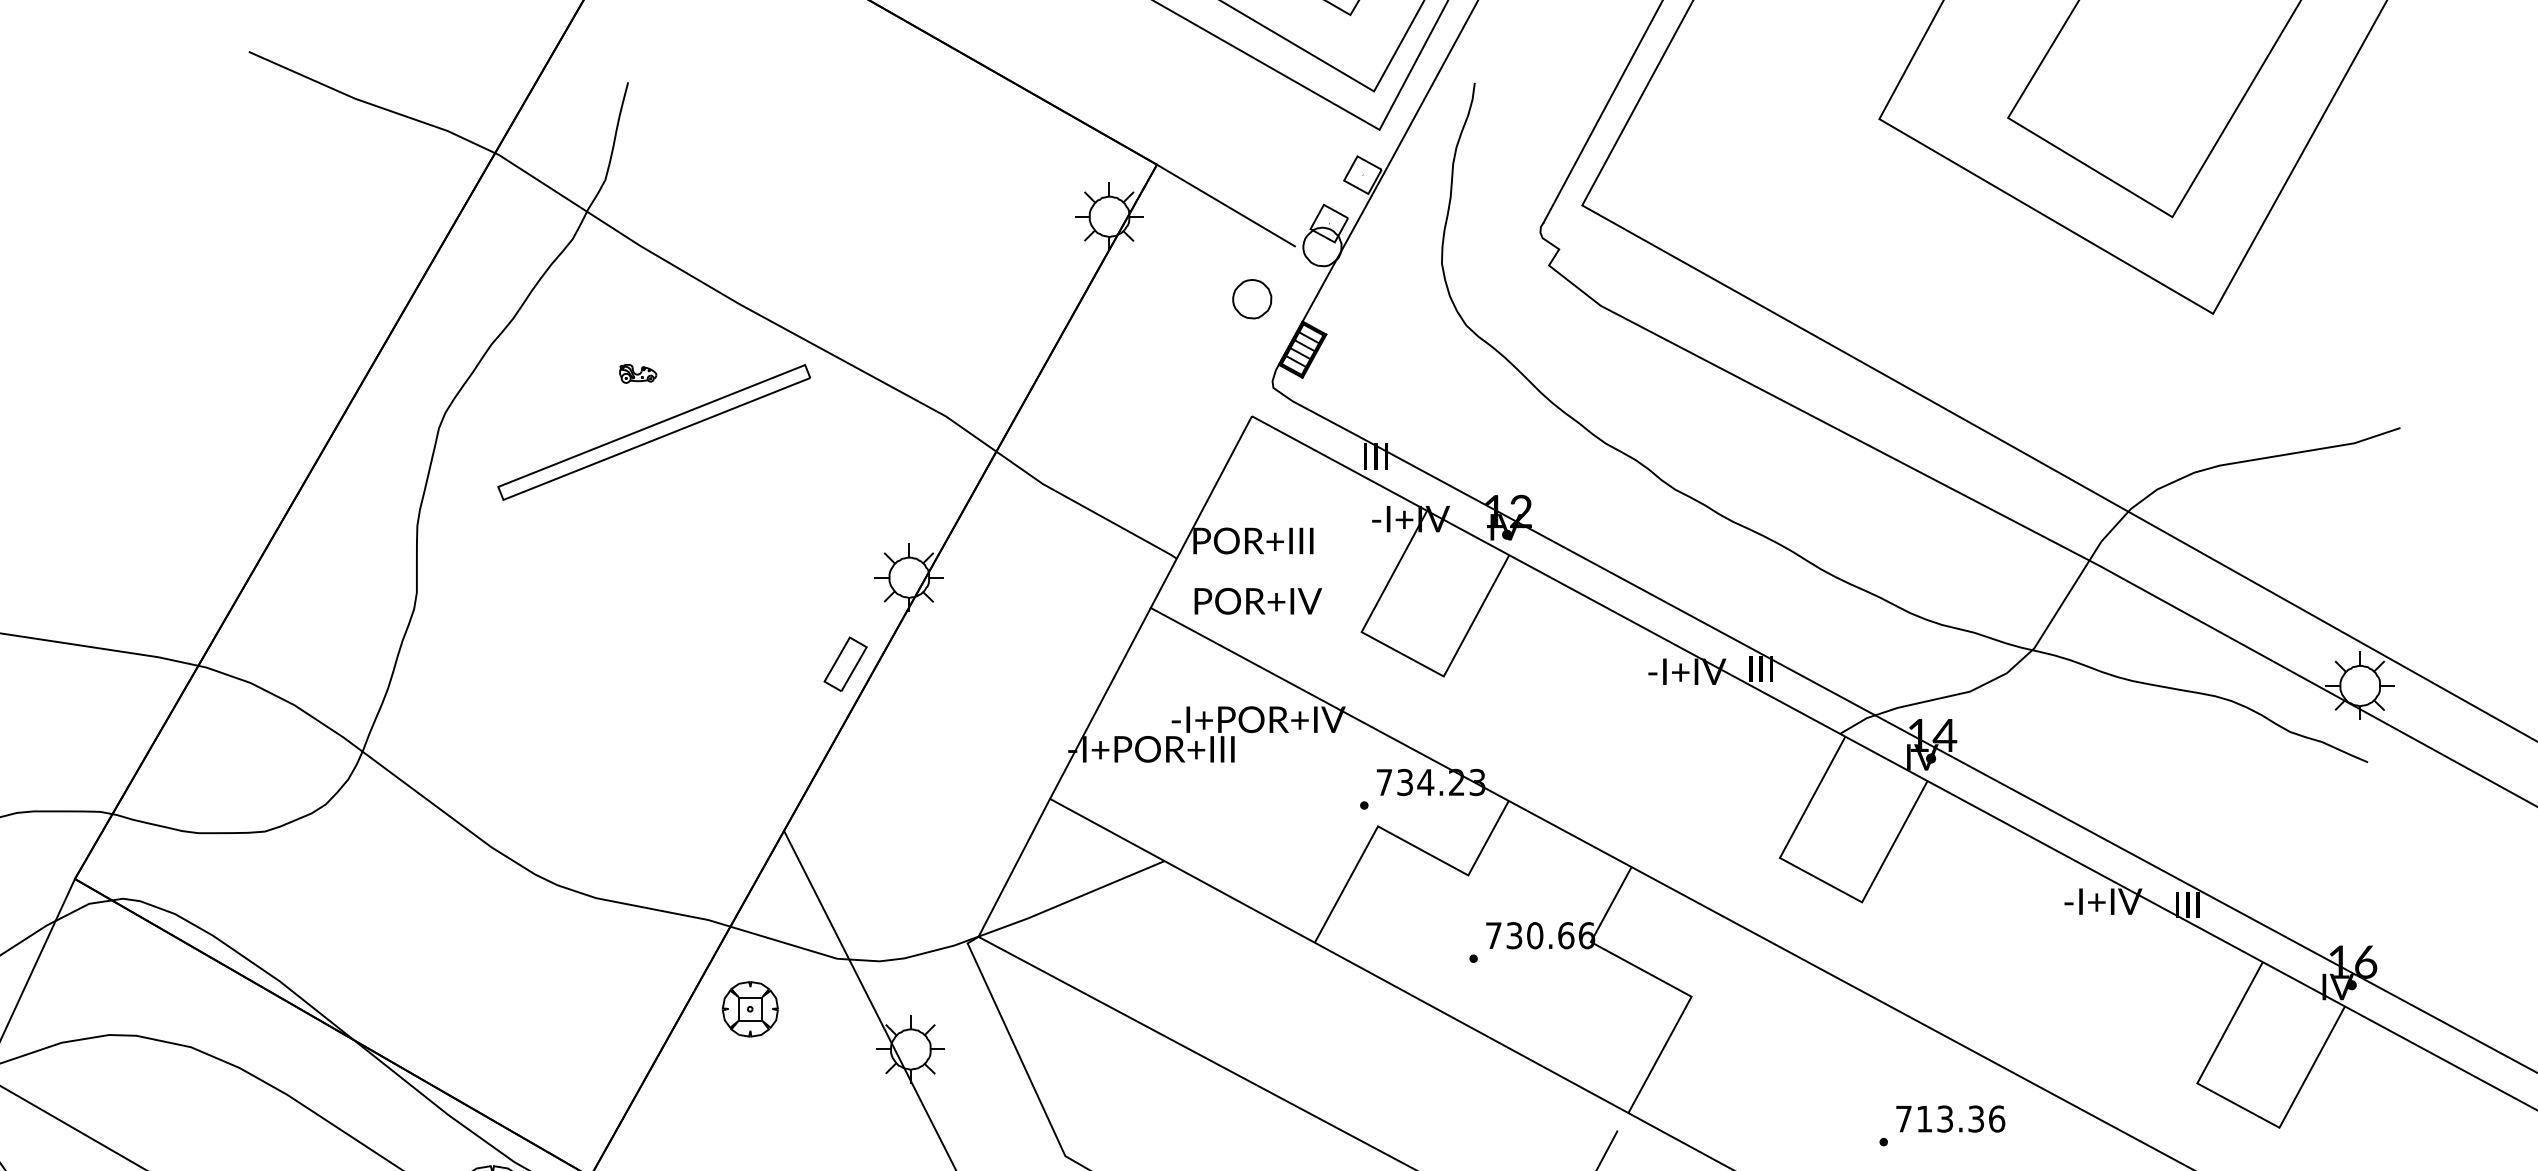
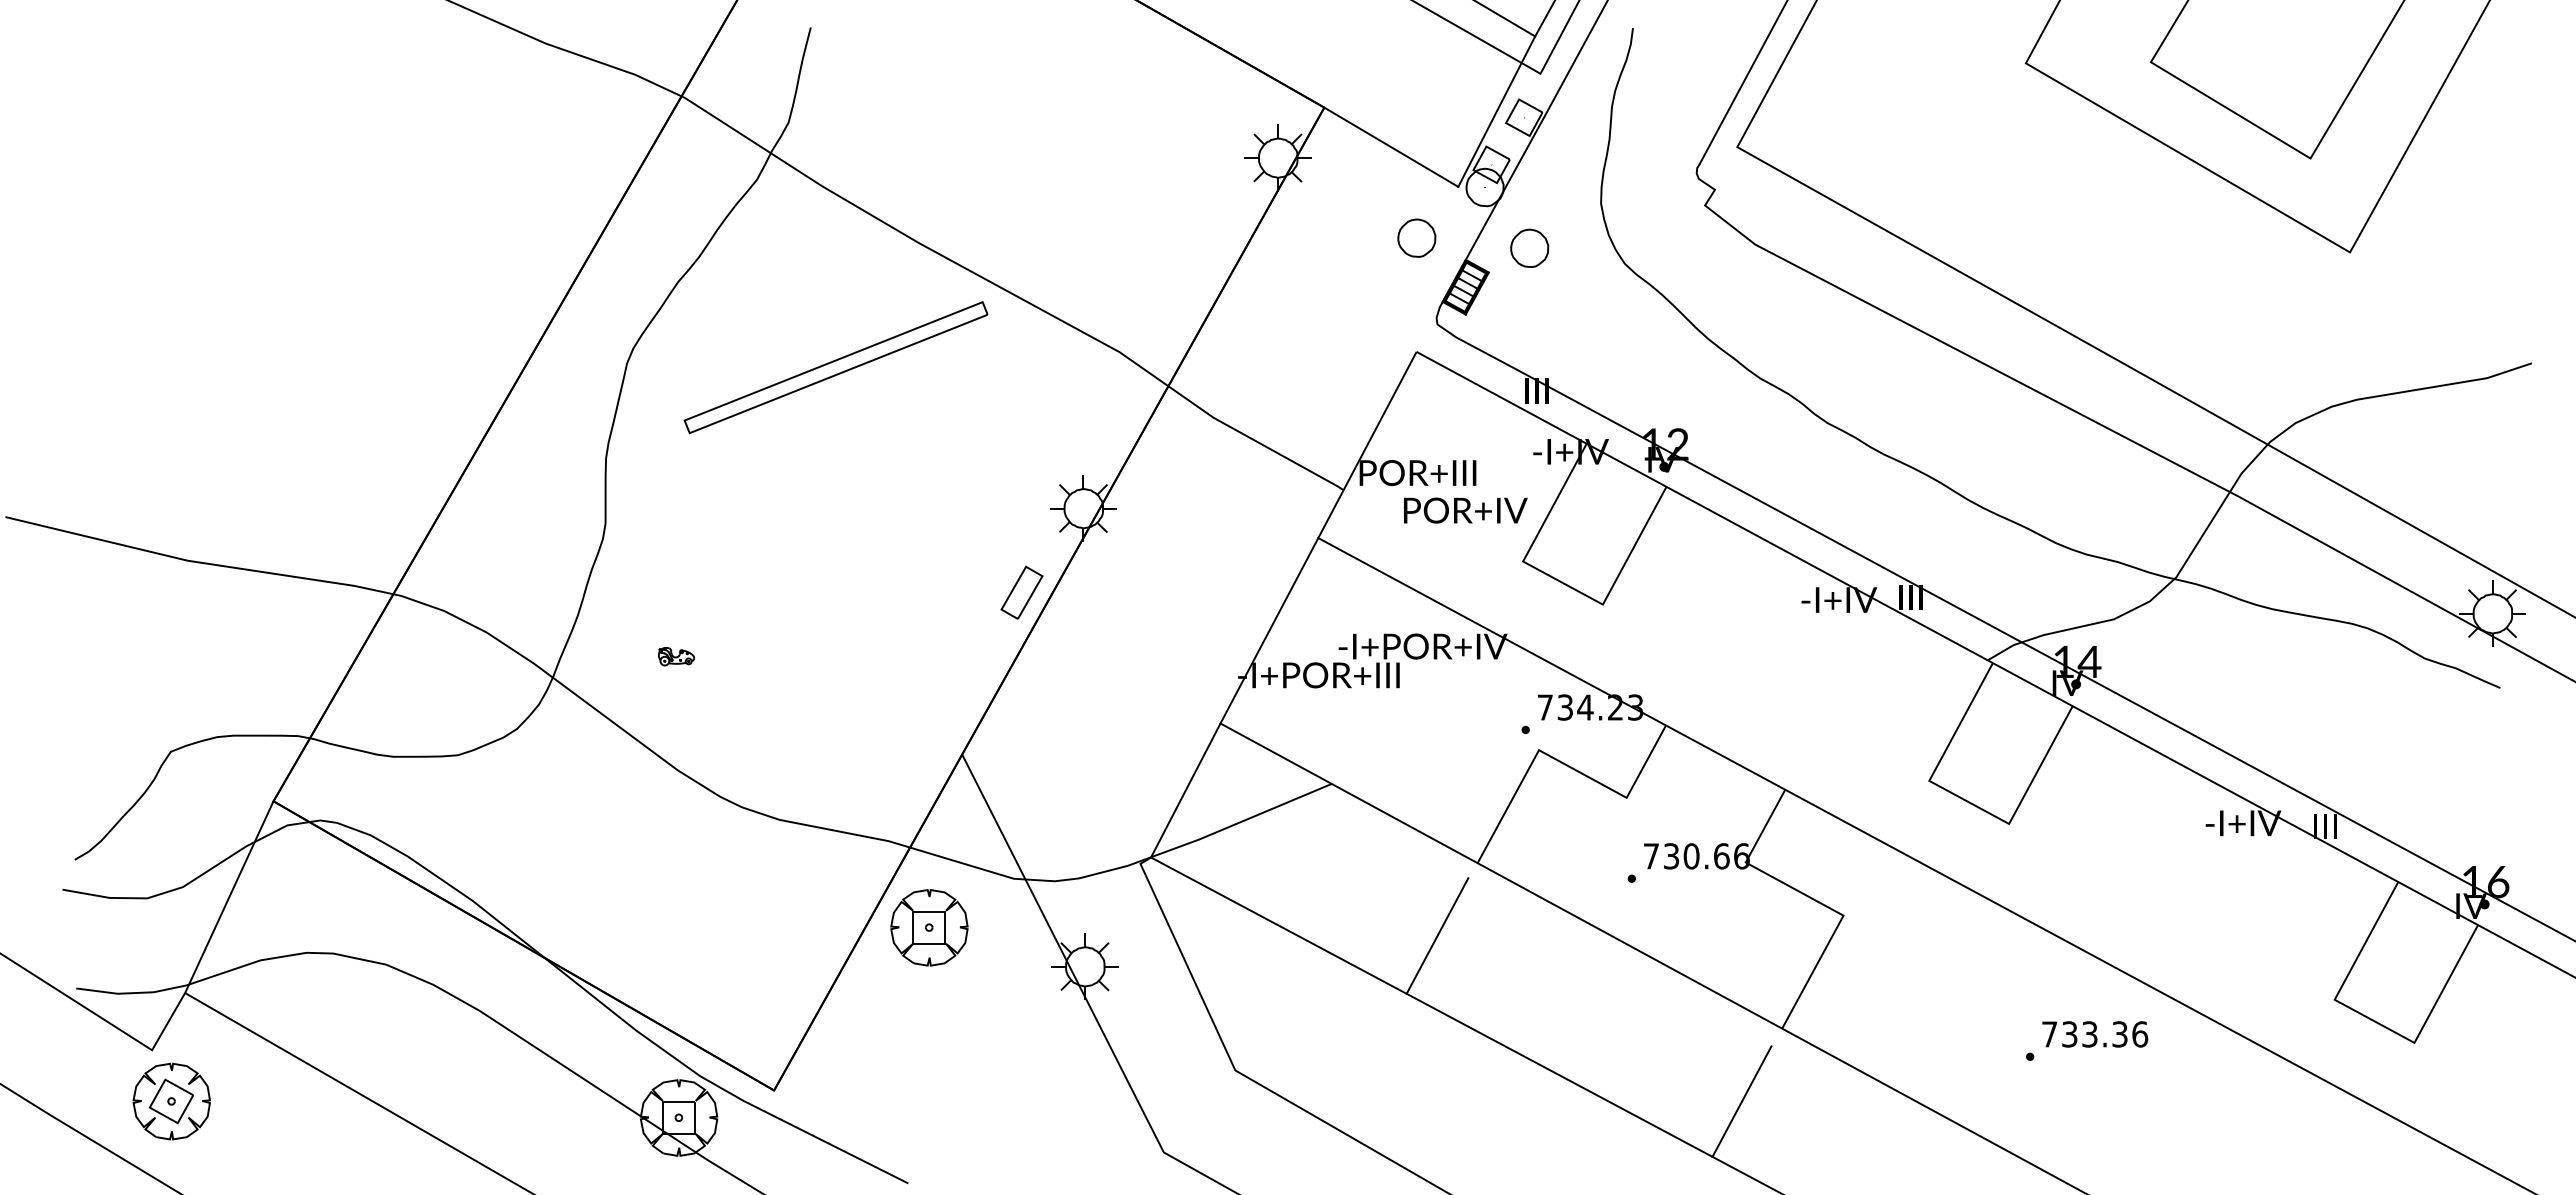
line: (1334, 168) -> (1496, 111), added
part: (1368, 308) -> (1529, 247), added
part: (638, 373) -> (676, 656), moved
text: (1258, 601) -> (1465, 510), moved
part: (750, 1008) -> (929, 927), size x1.43
line: (1273, 1017) -> (1437, 935), added
text: (1924, 1119) -> (2069, 1034), 713.36 -> 733.36

